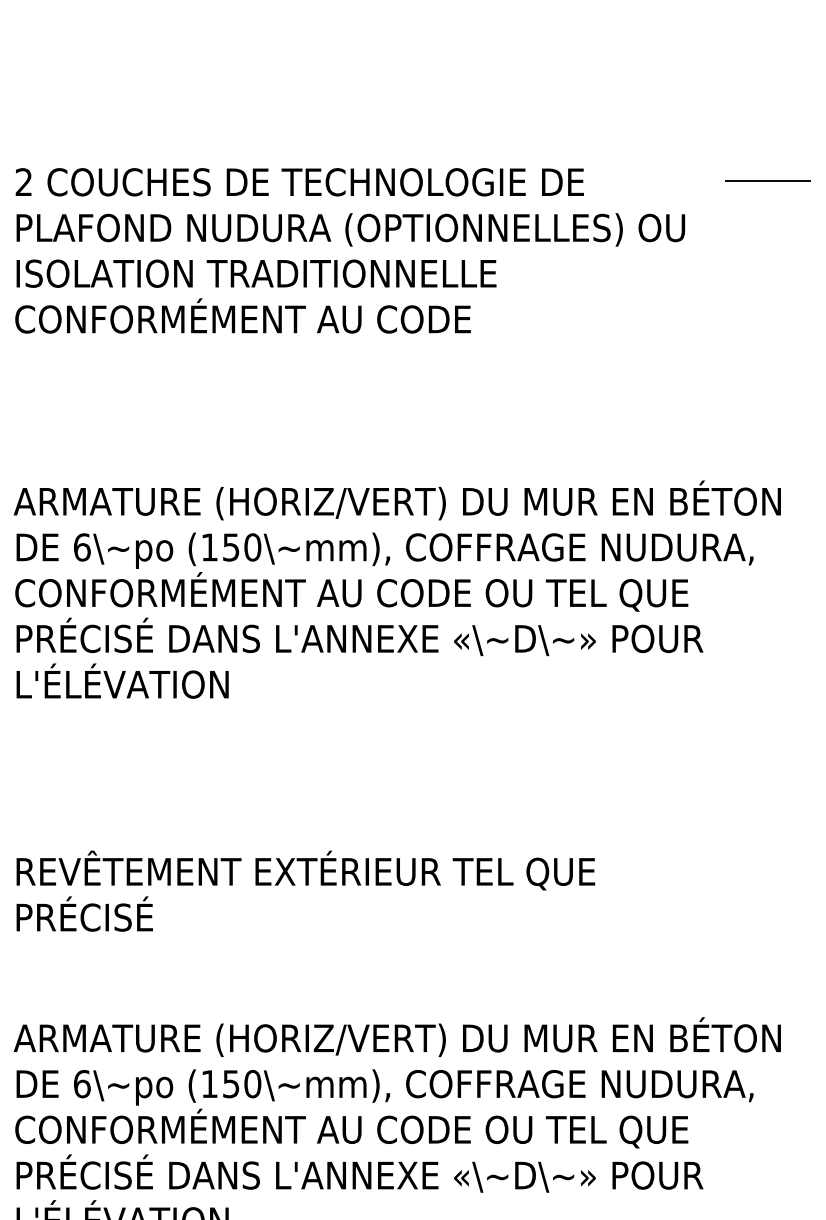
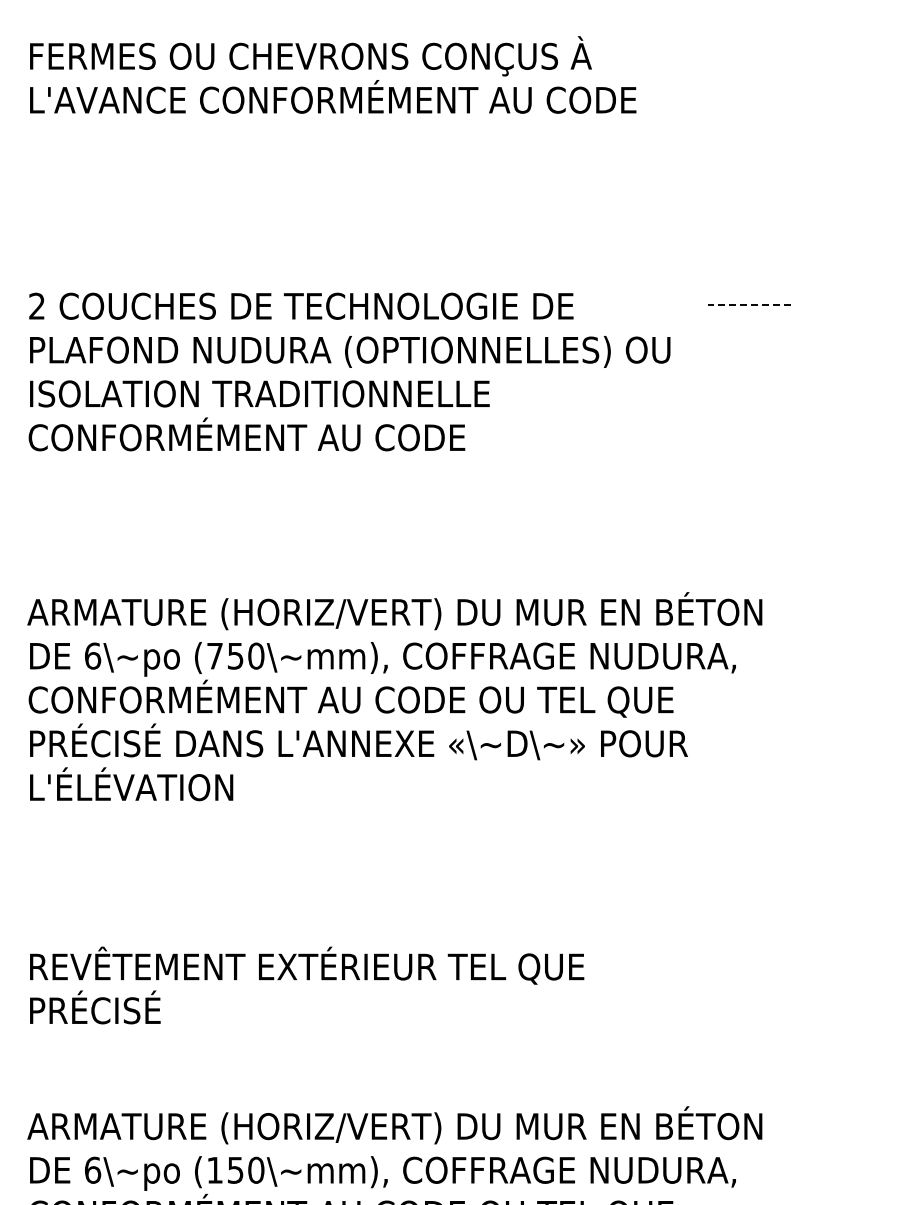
line: (767, 181) -> (749, 305), solid -> dashed
text: (209, 547) -> (214, 656), (150 -> (750

